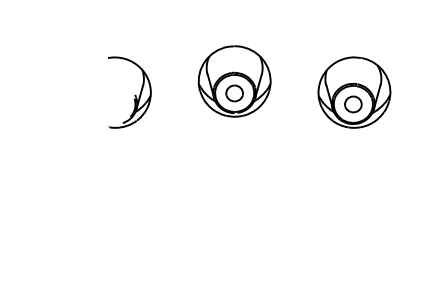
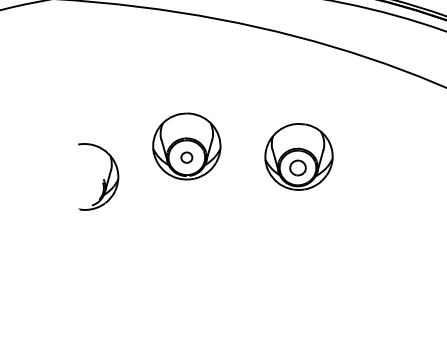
part: (129, 92) -> (98, 176), moved
part: (234, 93) -> (186, 157), size x0.7

